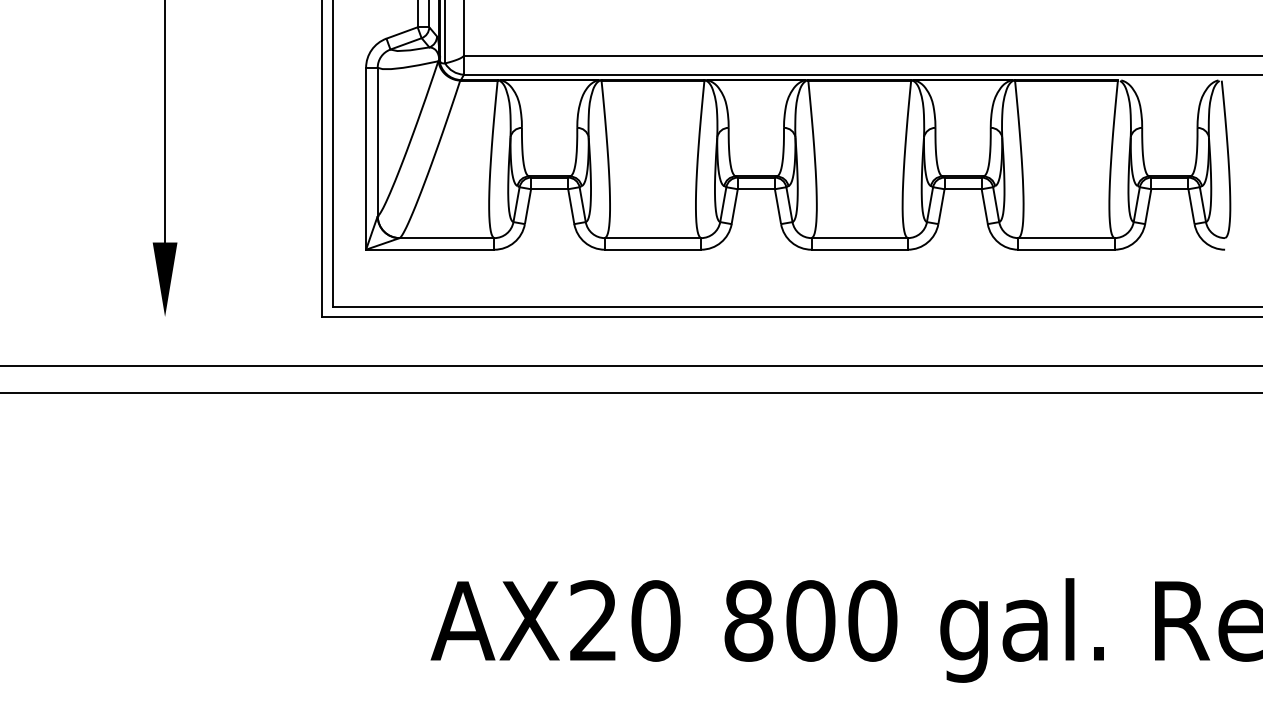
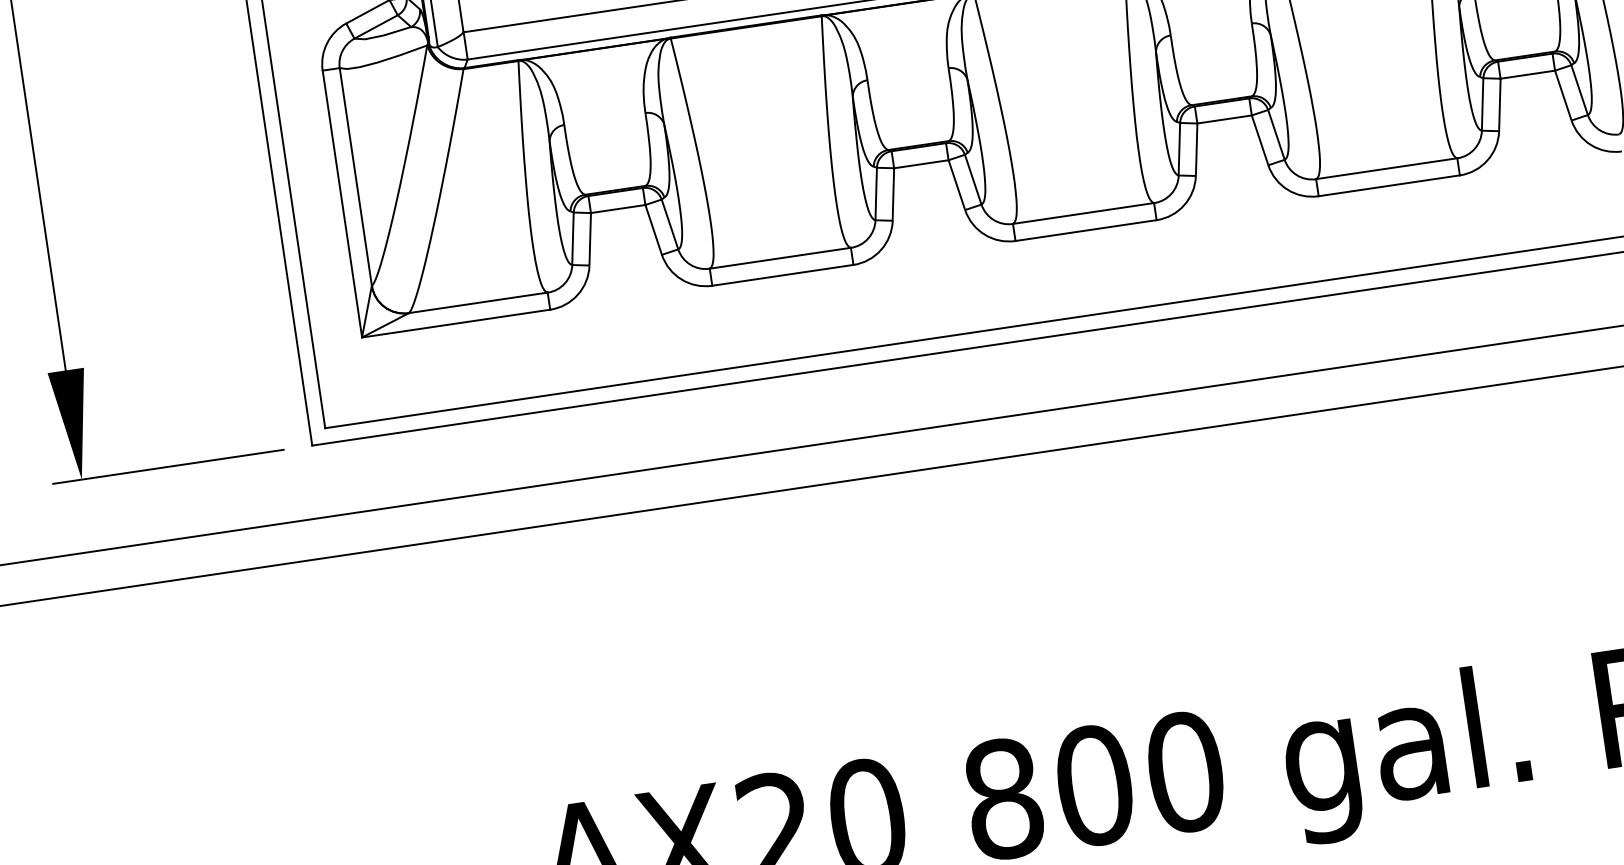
line: (223, 316) -> (167, 466), added

